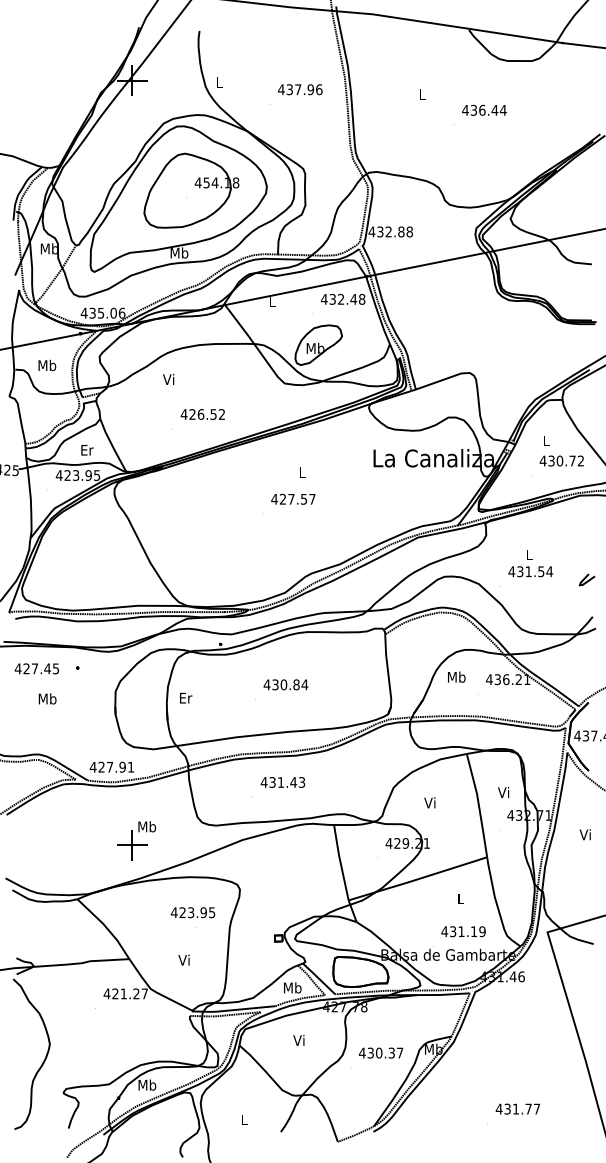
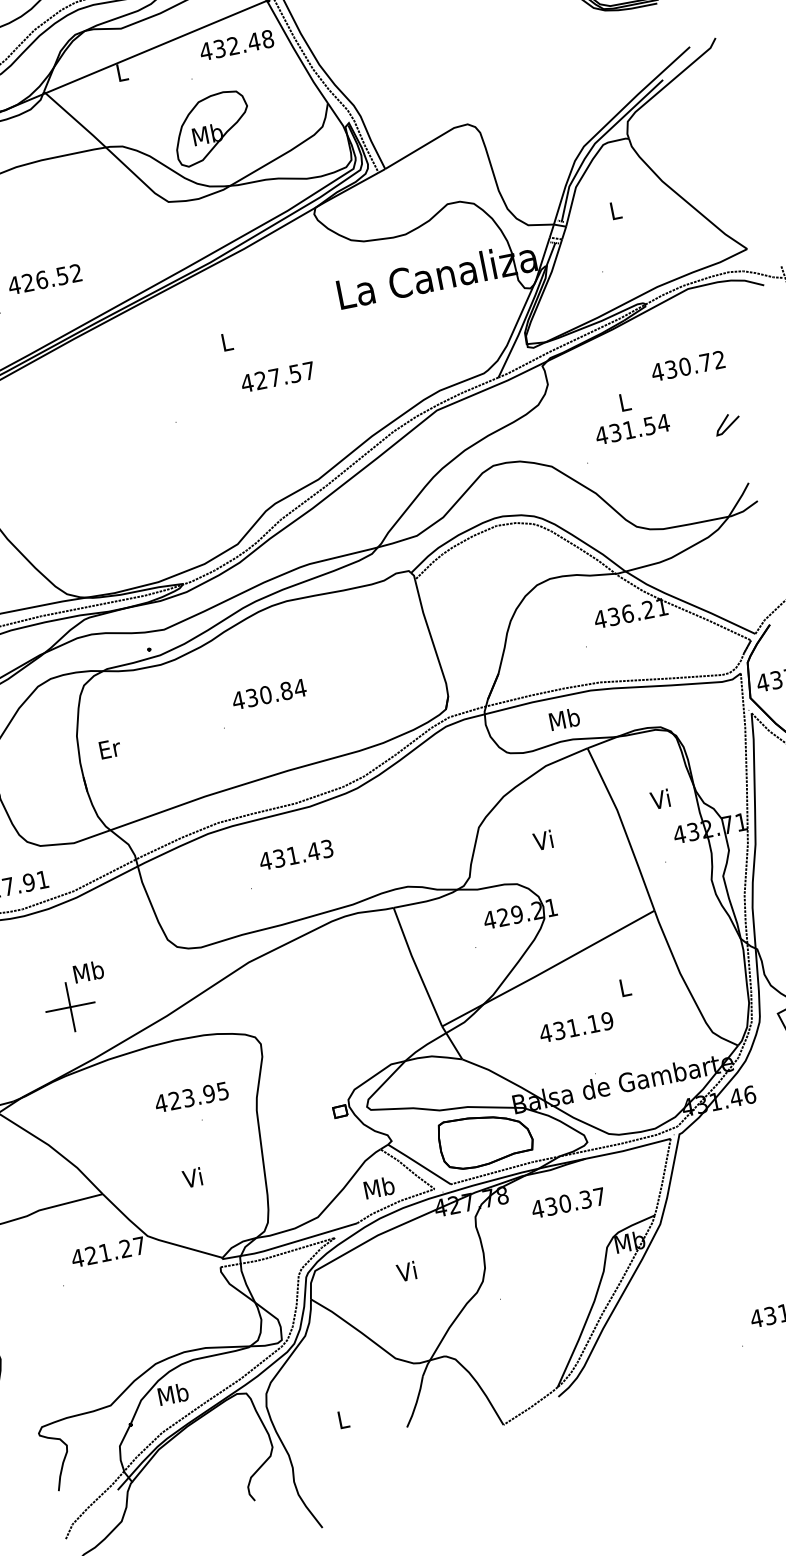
text: (561, 460) -> (687, 365), moved
text: (293, 498) -> (277, 375), moved
text: (456, 676) -> (564, 718), moved
text: (463, 931) -> (576, 1027), moved
text: (380, 1052) -> (567, 1202), moved

